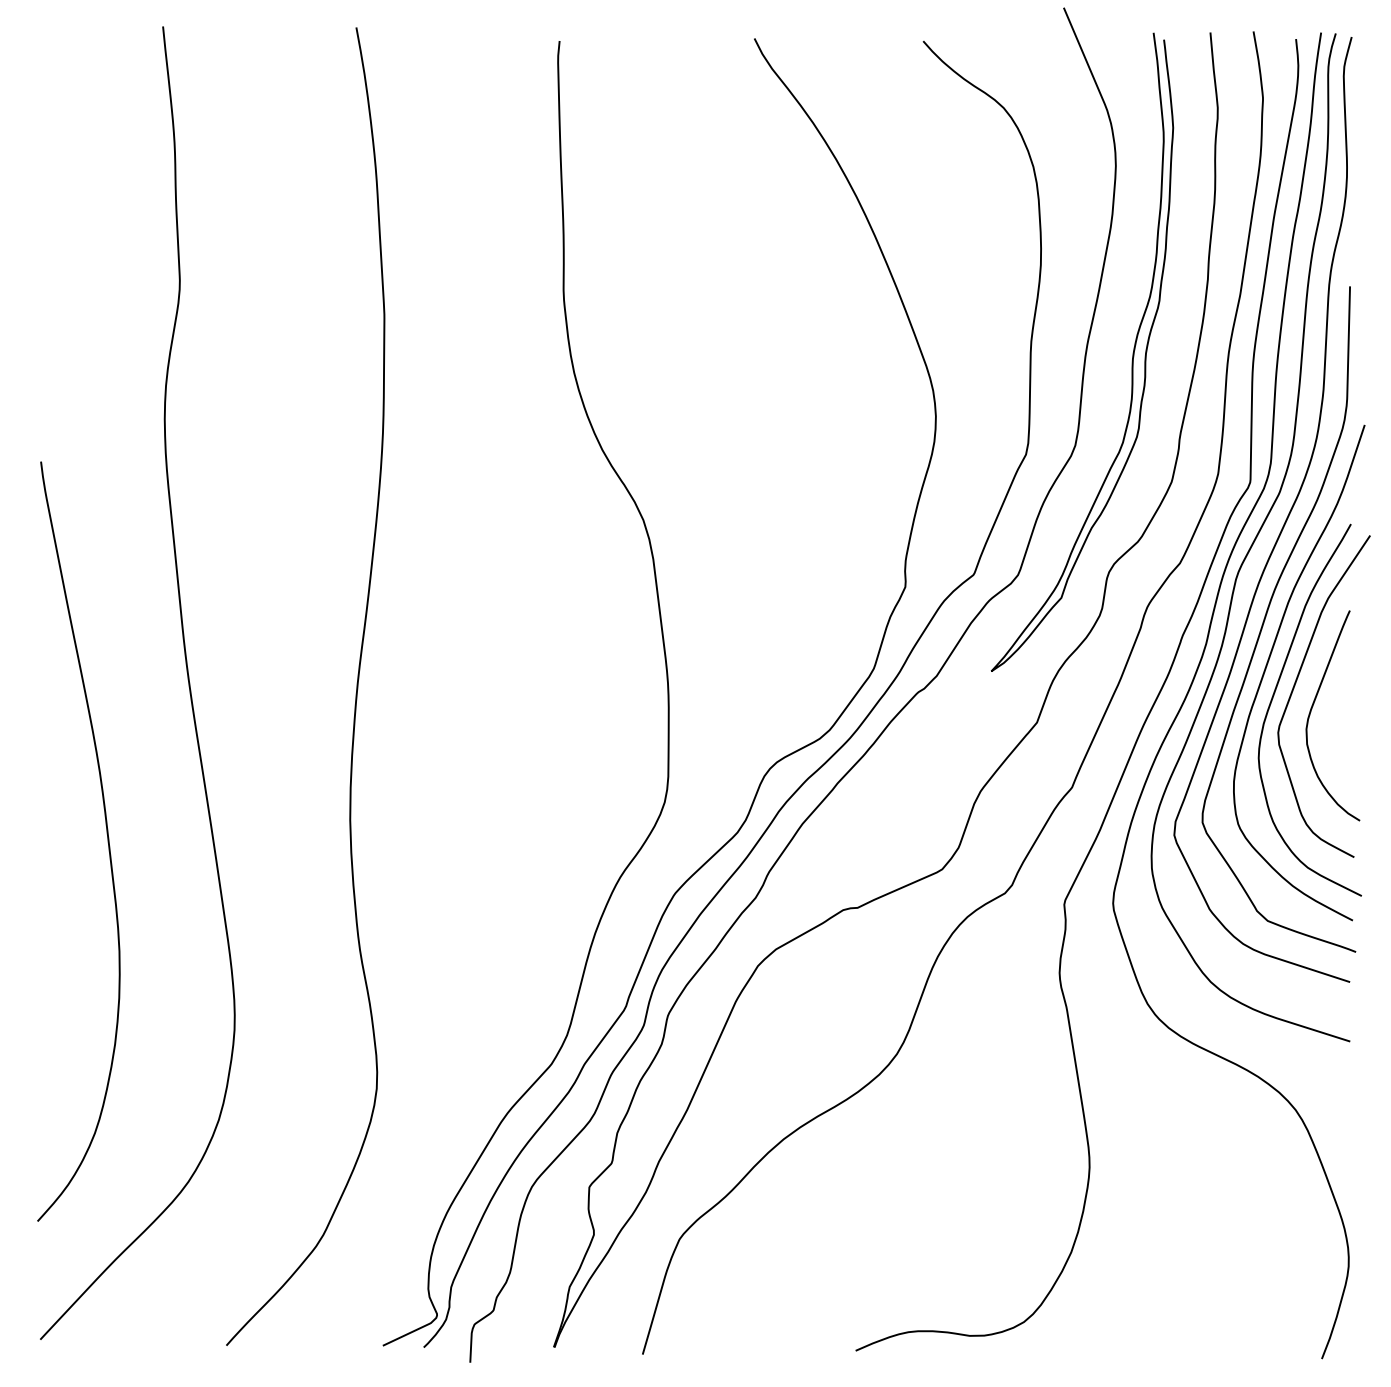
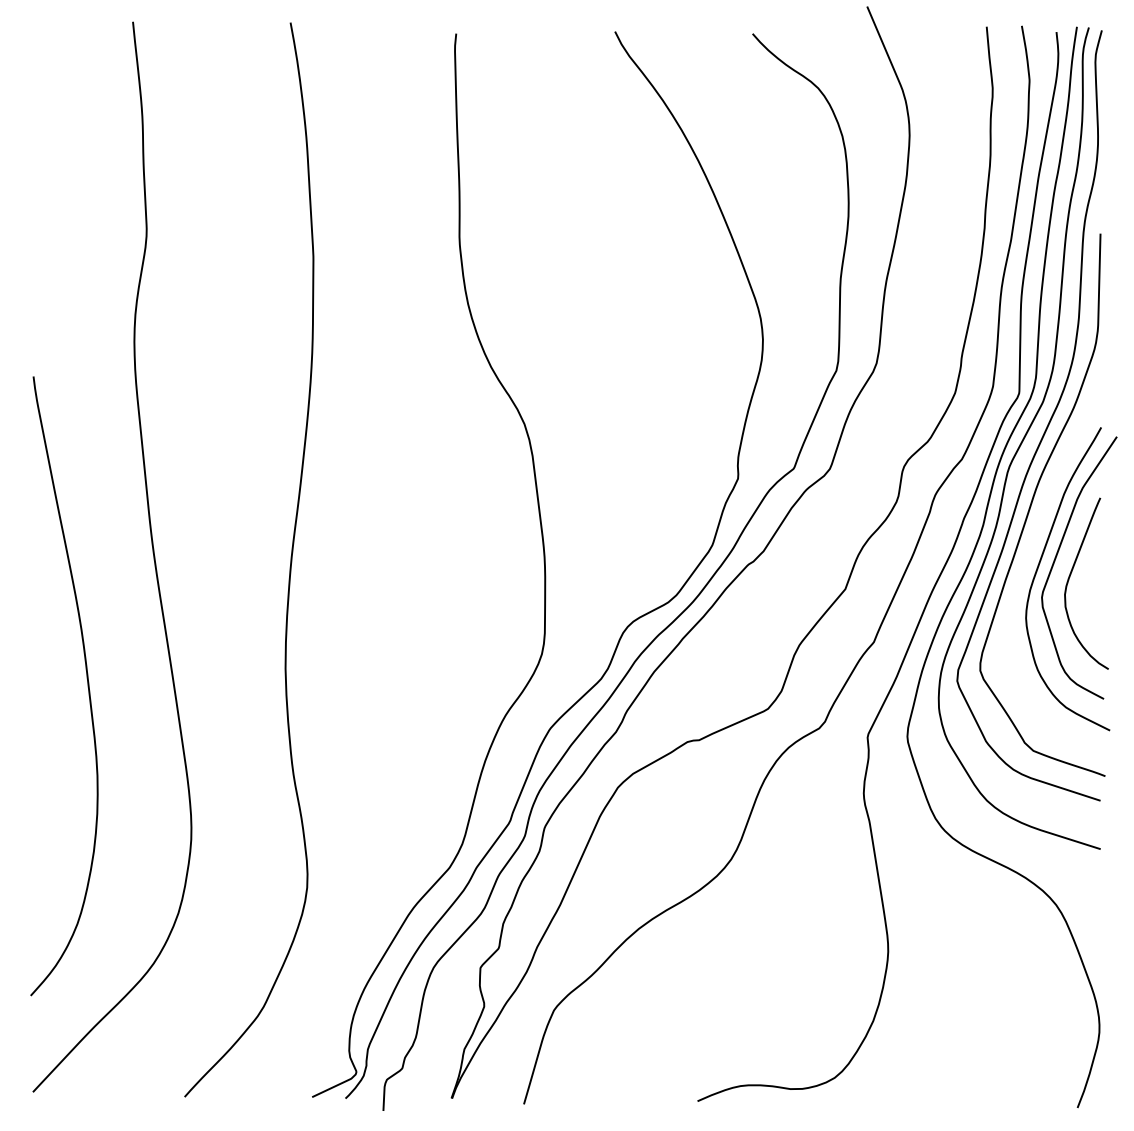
curve: (1132, 352) -> (923, 287), removed
curve: (1268, 663) -> (1034, 541), removed

